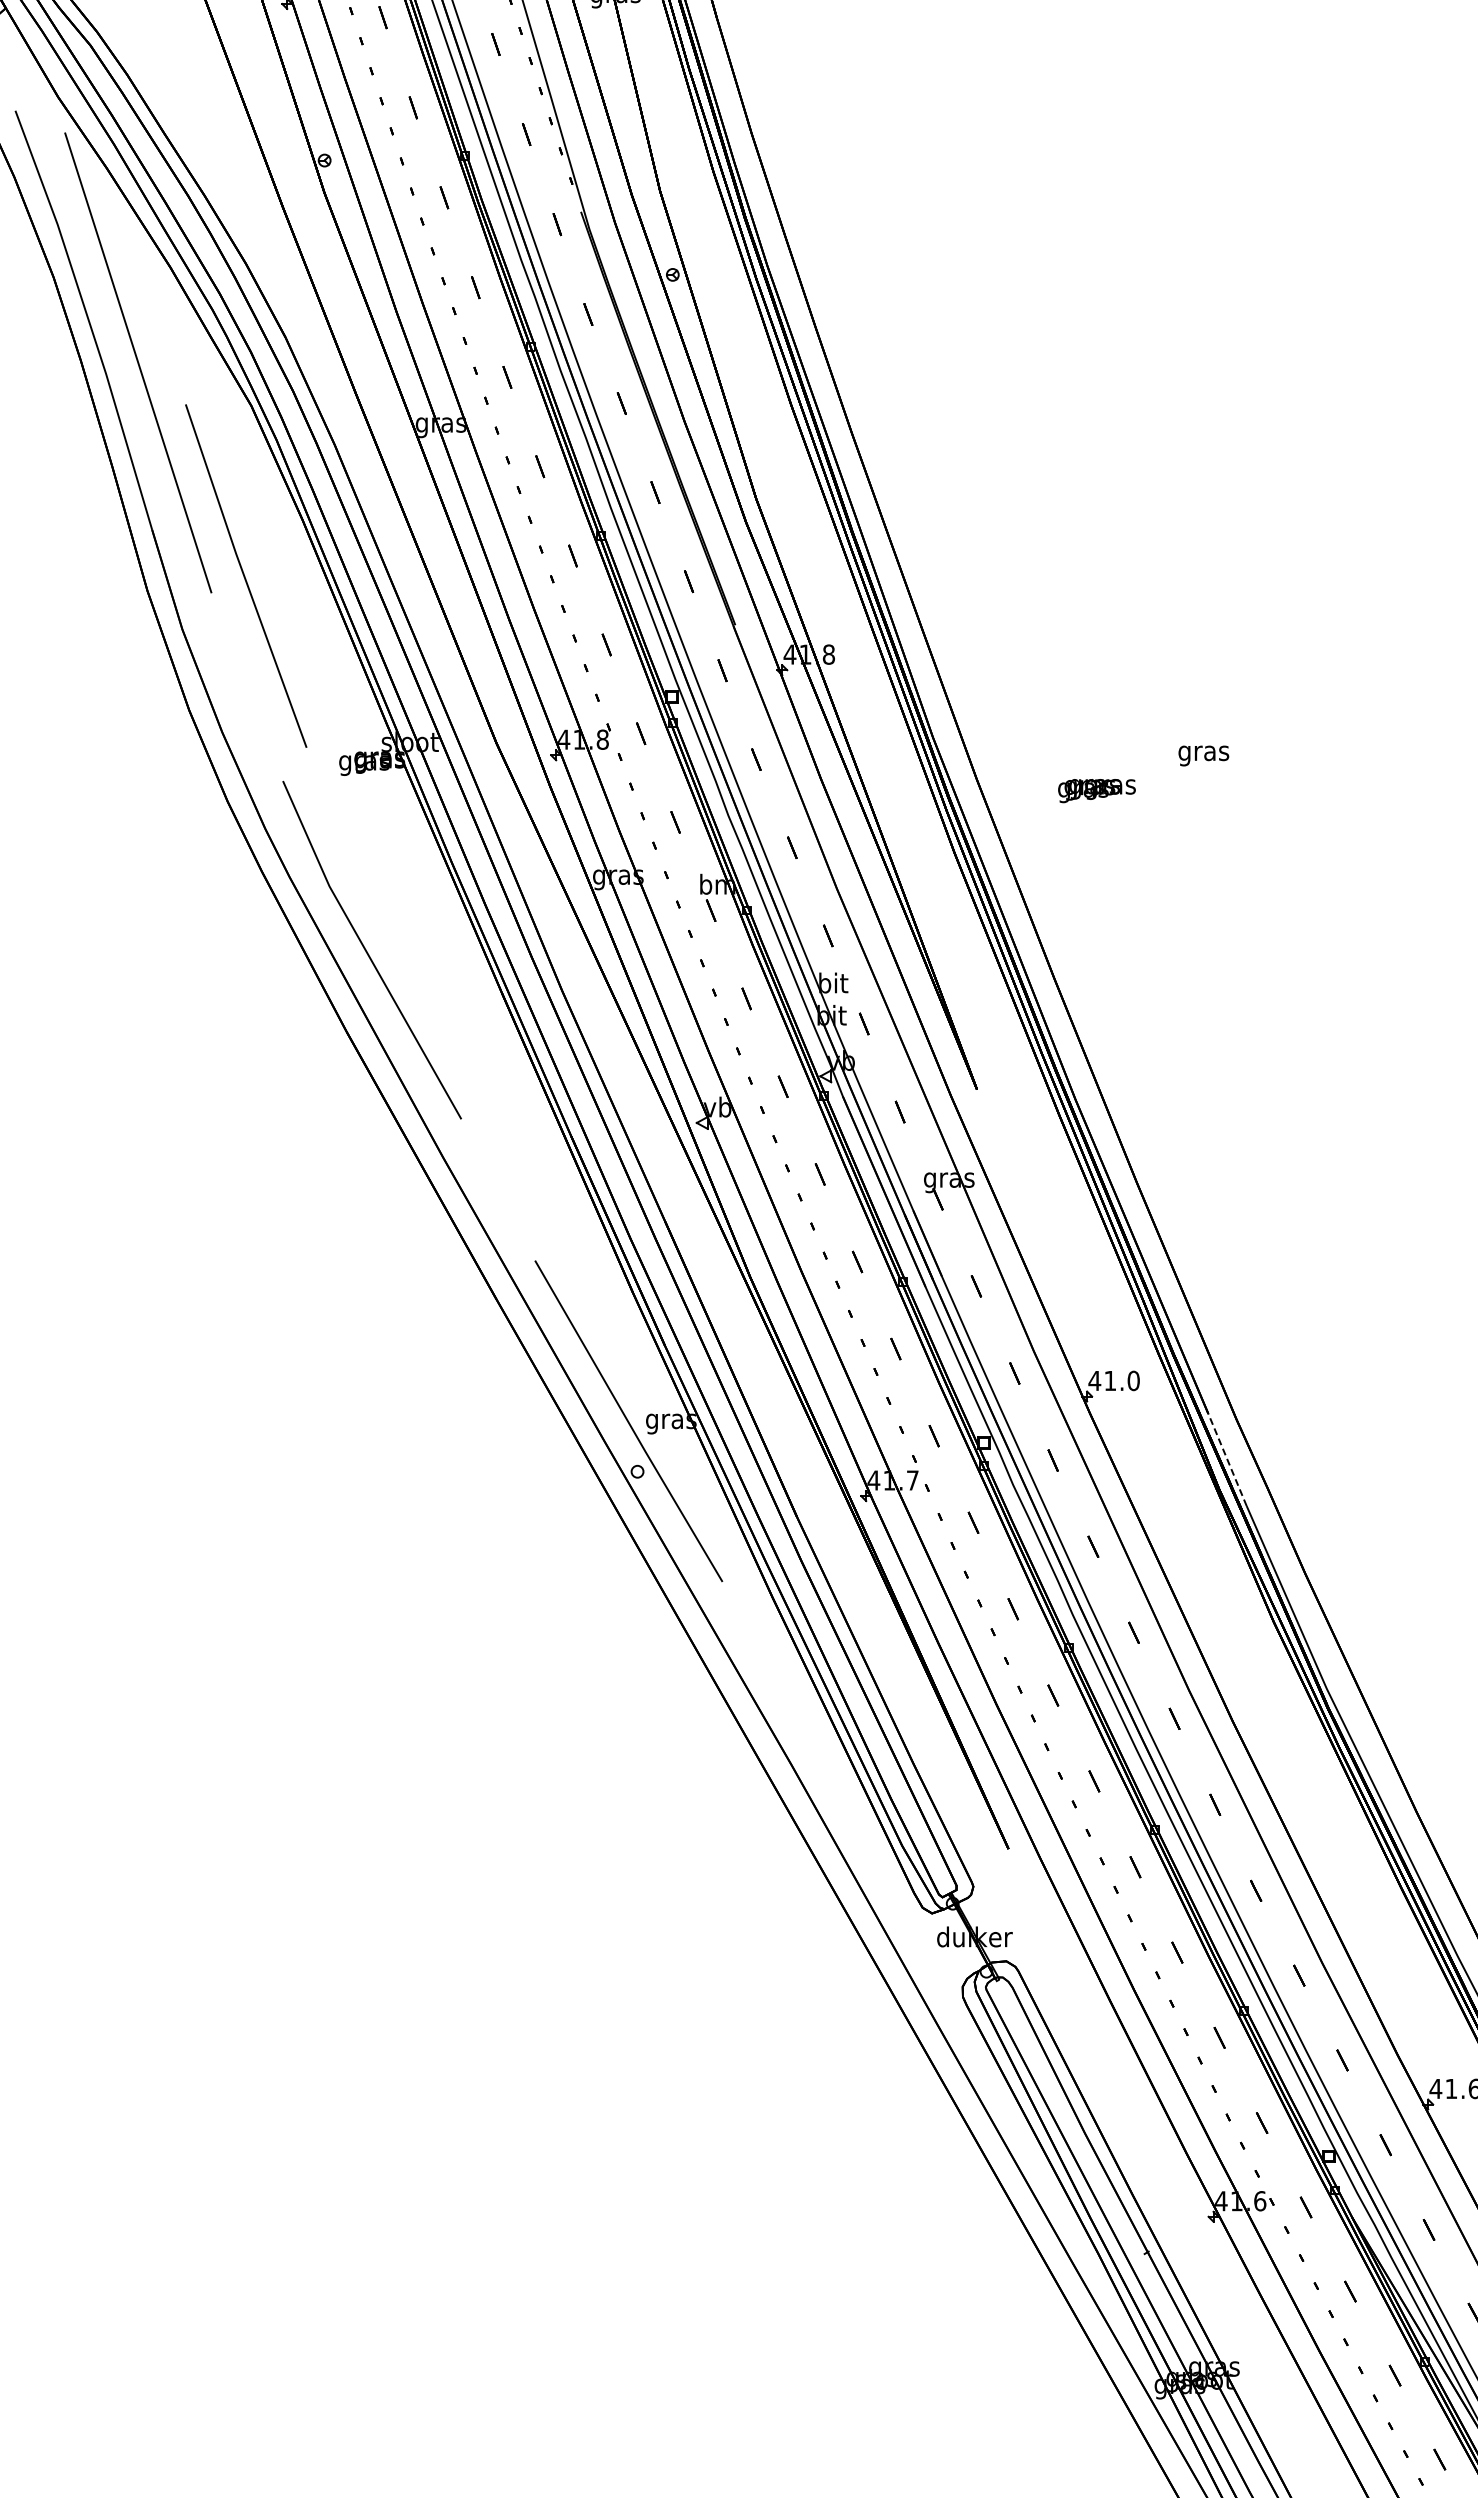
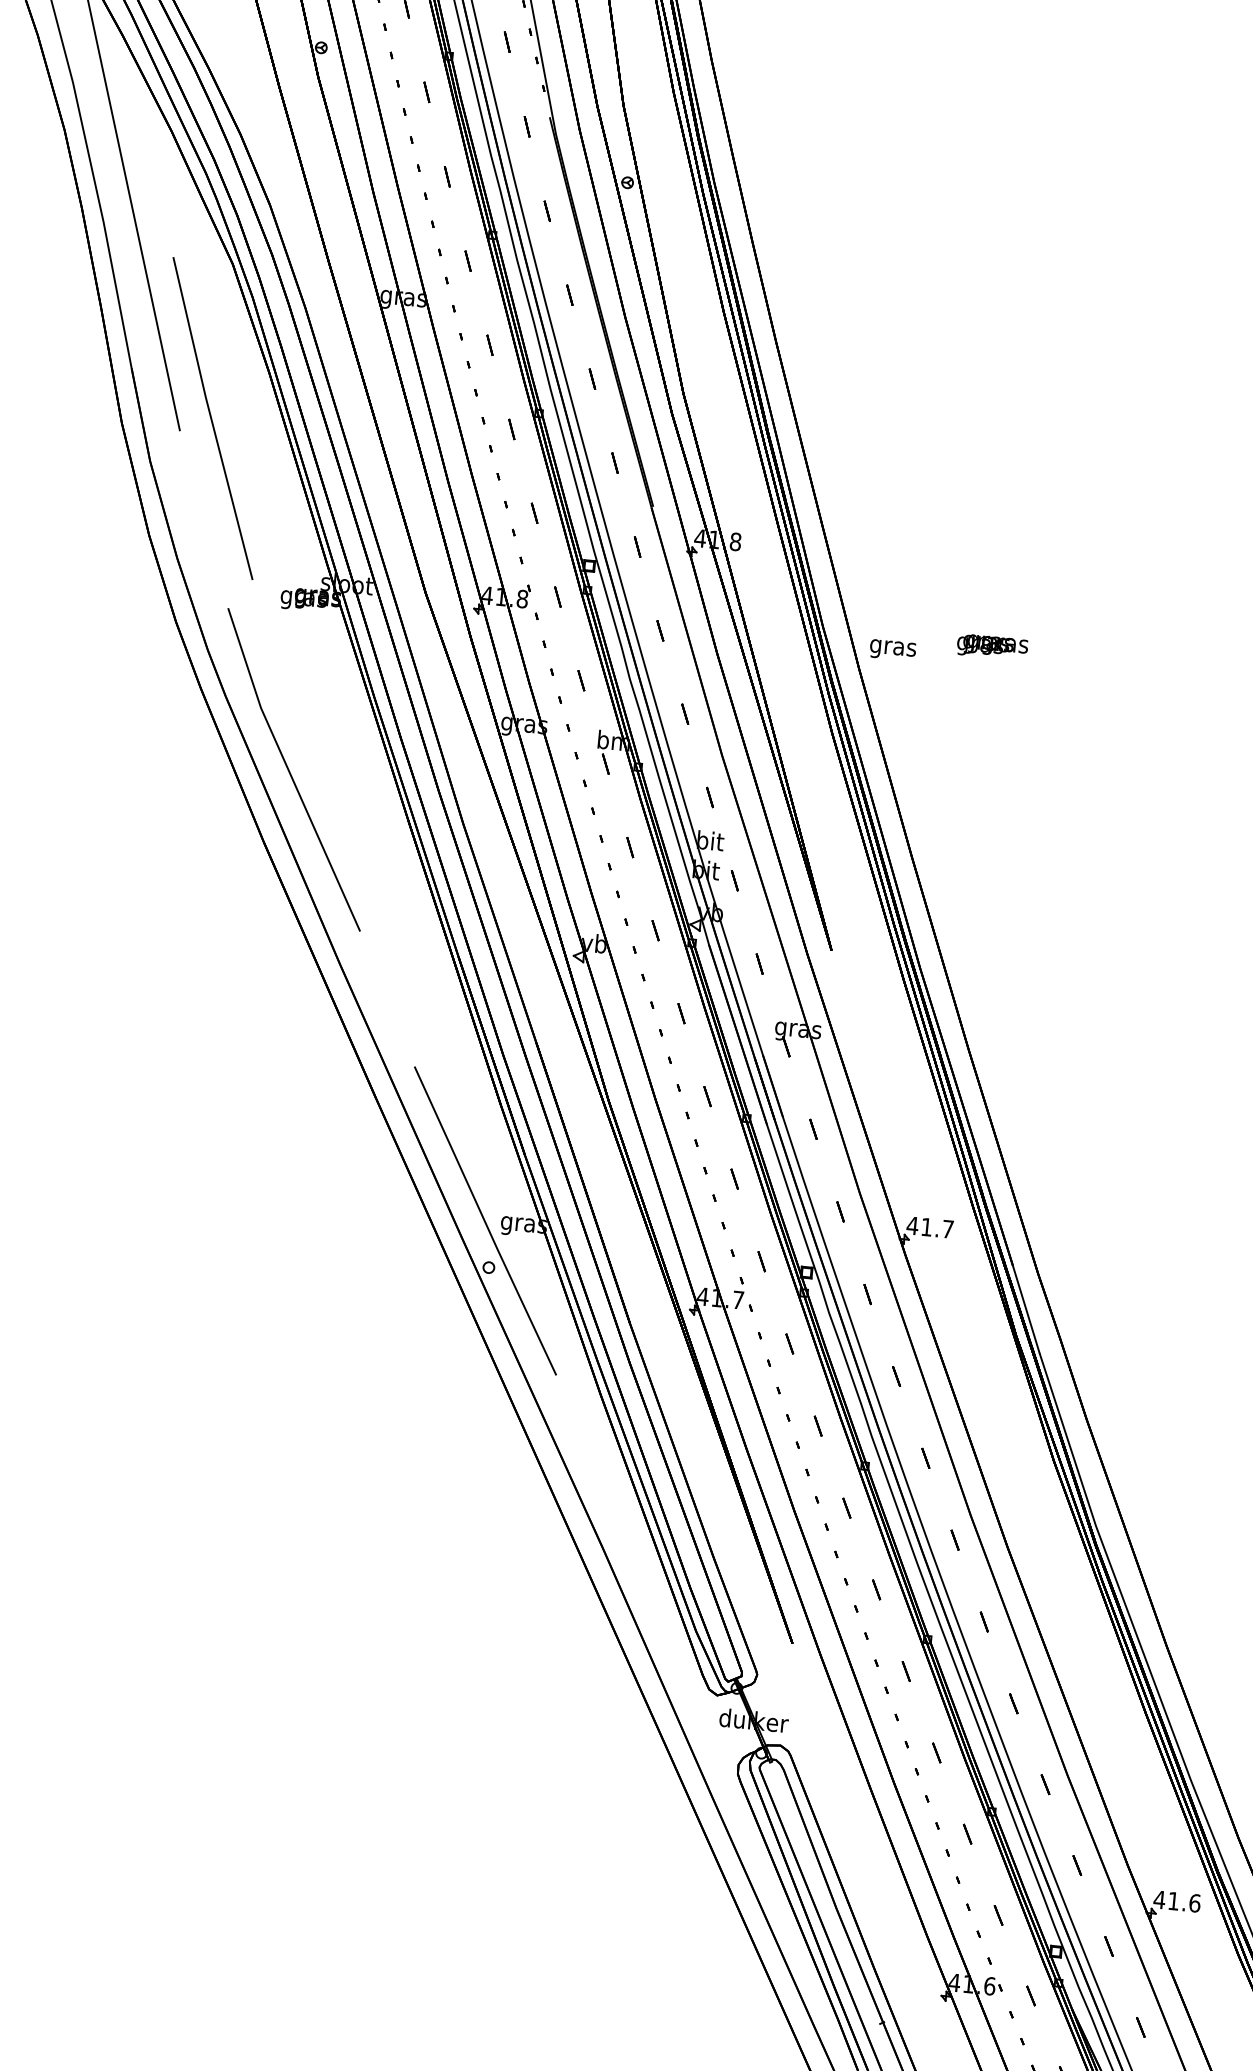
text: (1203, 755) -> (892, 649), moved
text: (1096, 791) -> (992, 647), moved
text: (1133, 1380) -> (947, 1228), 41.0 -> 41.7
line: (1227, 1459) -> (1026, 1309), dashed -> solid

